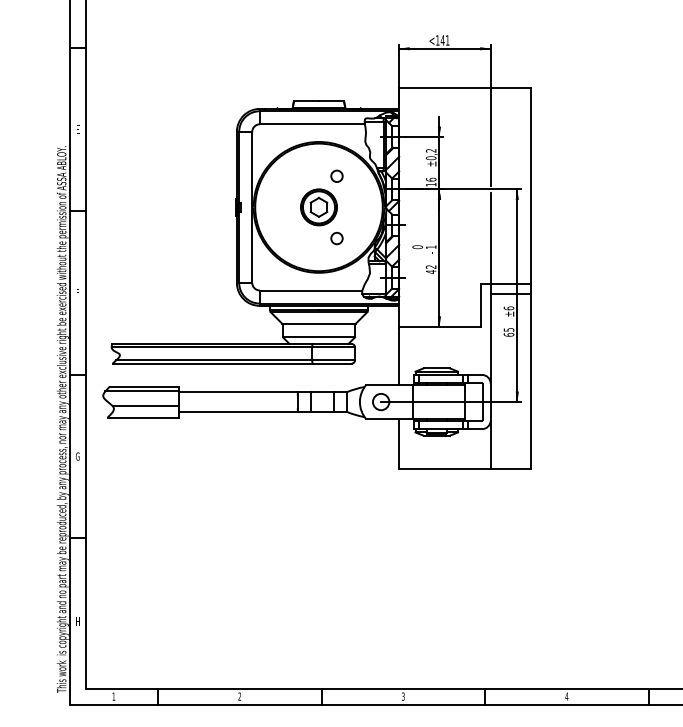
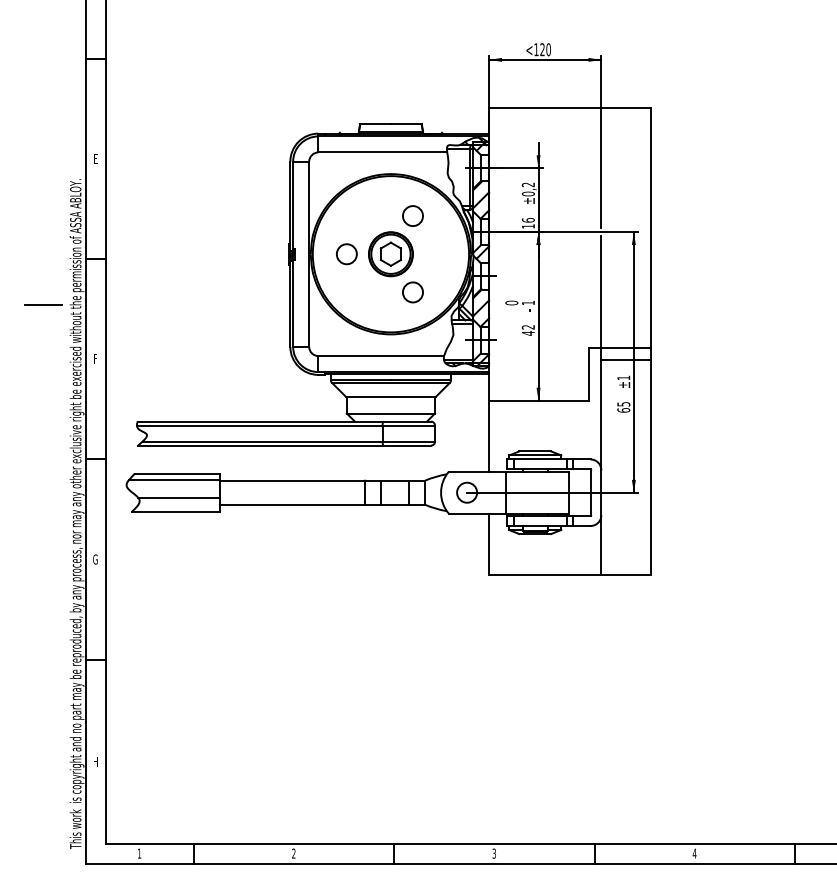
text: (444, 40) -> (544, 49), <141 -> <120
circle: (336, 176) -> (412, 216), size x1.43
circle: (283, 207) -> (347, 254), added
circle: (336, 238) -> (412, 292), size x1.43
line: (35, 248) -> (43, 304), added
text: (508, 308) -> (623, 378), ±6 -> ±1

